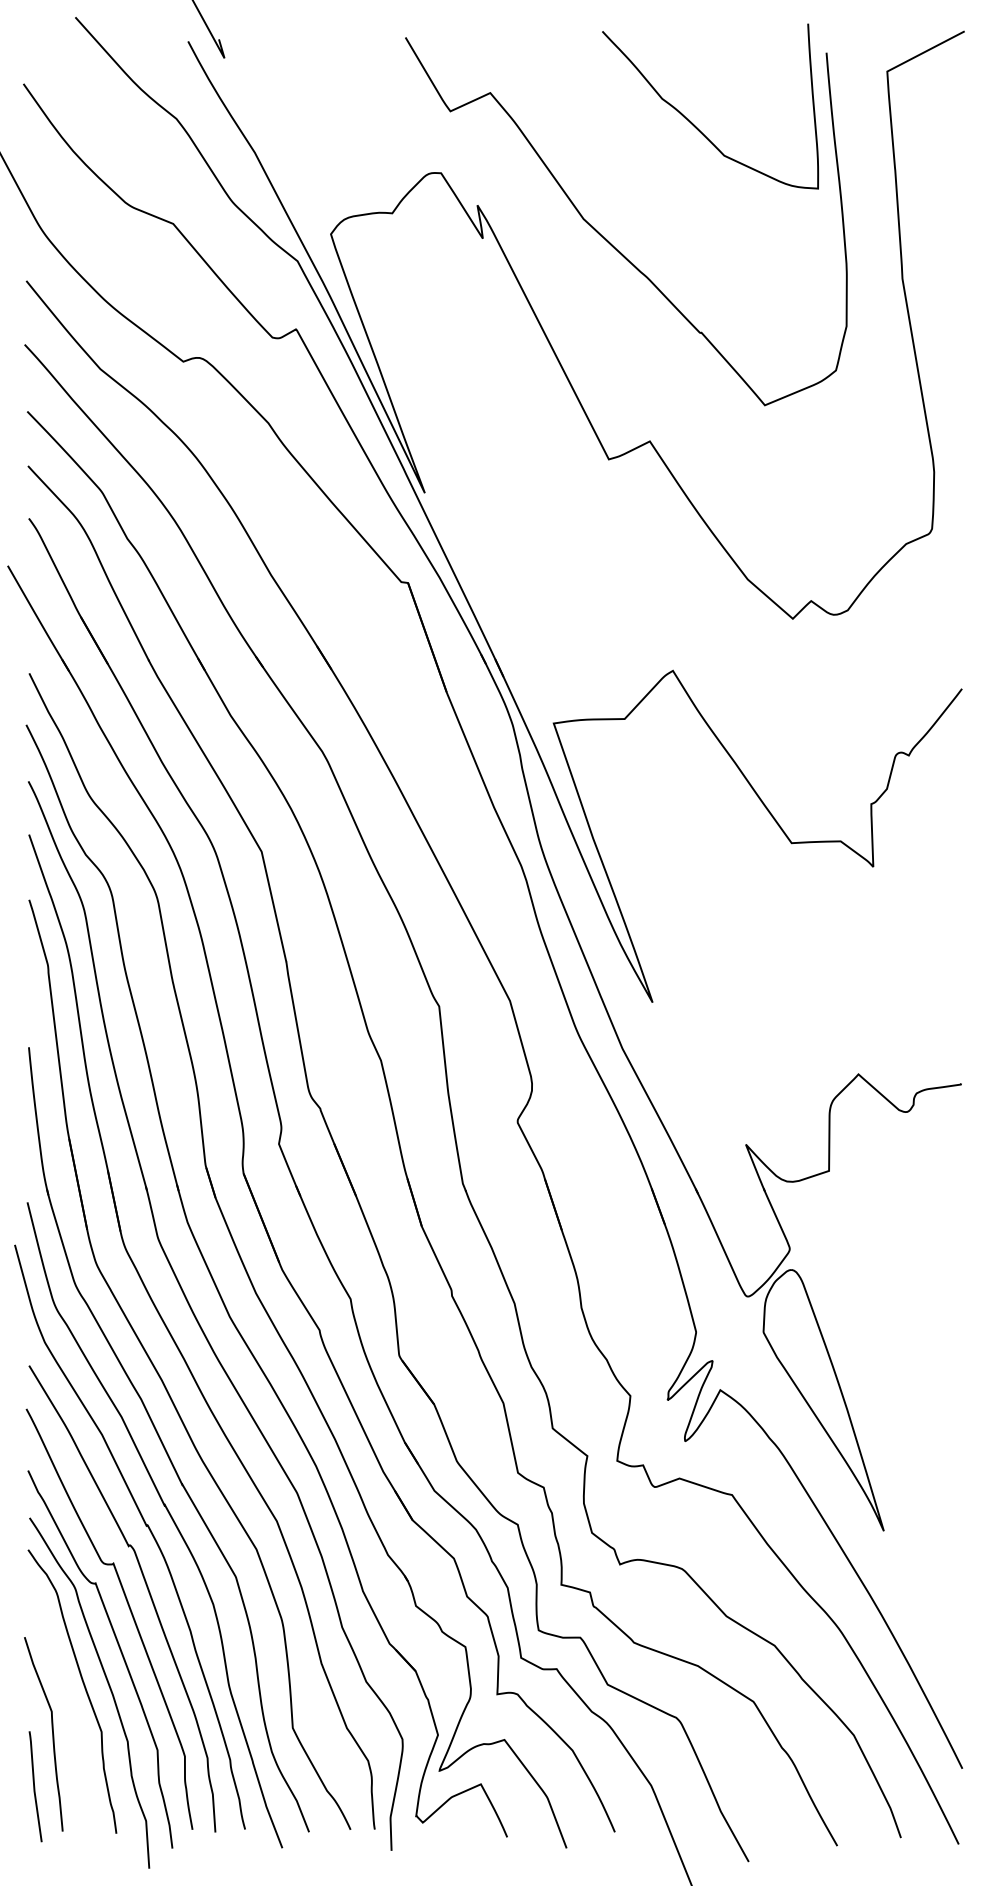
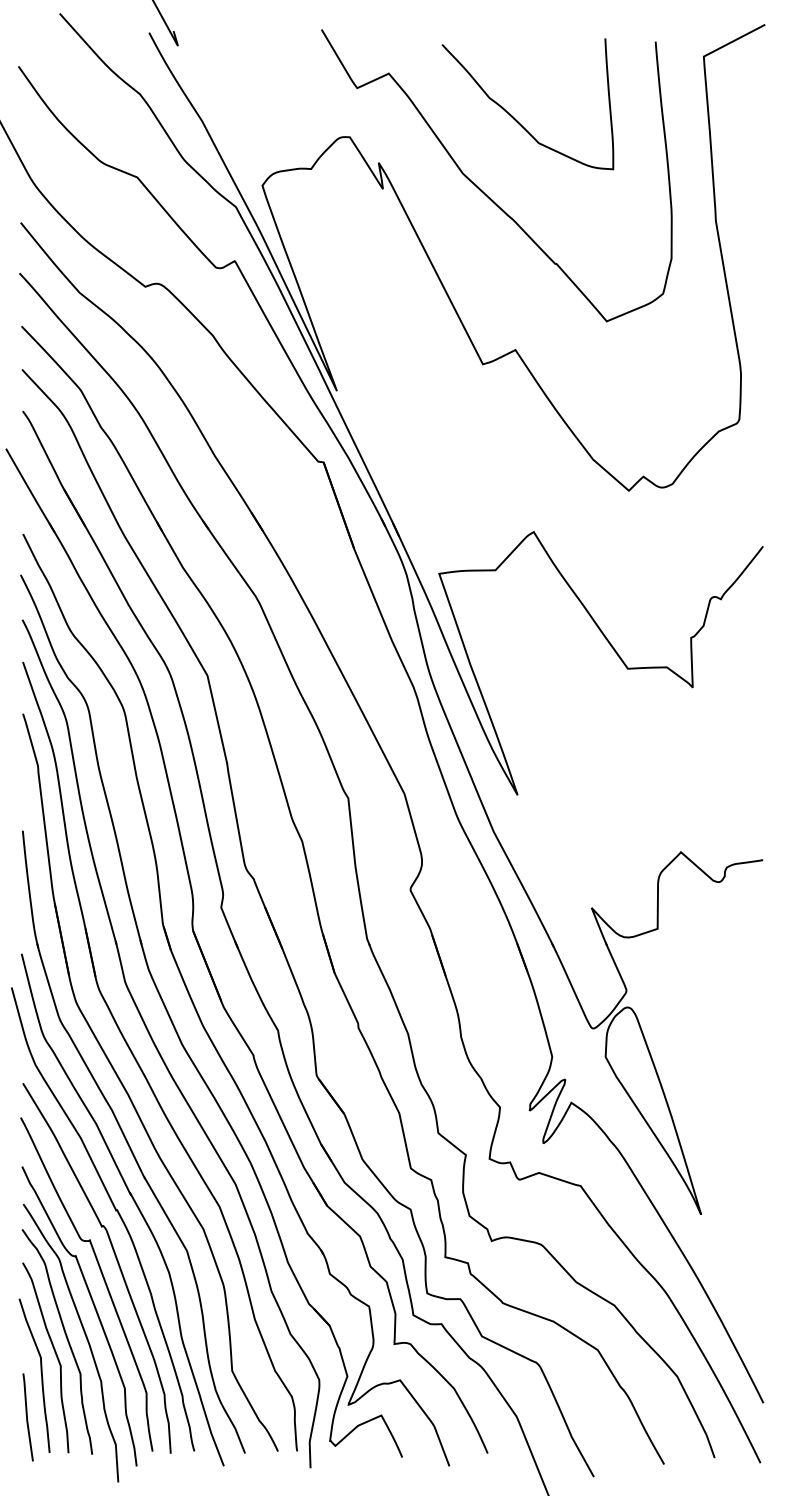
curve: (693, 123) -> (514, 117), moved
curve: (70, 1708) -> (55, 1355), added

